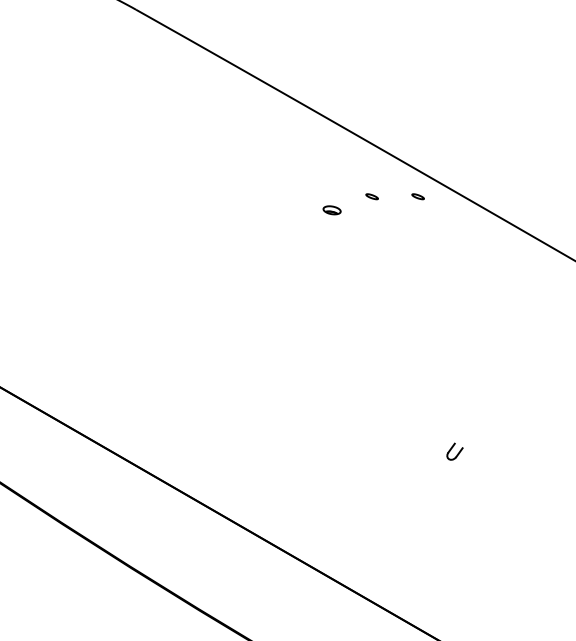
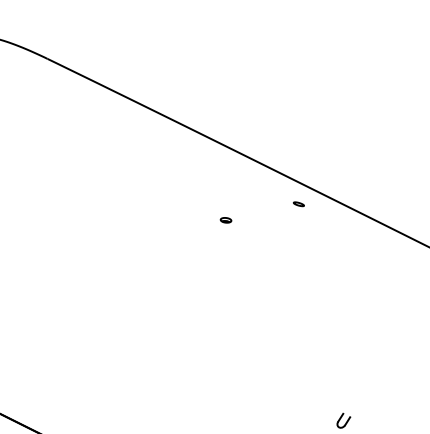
part: (371, 196) -> (258, 206), removed
part: (332, 209) -> (226, 219), size x0.71

